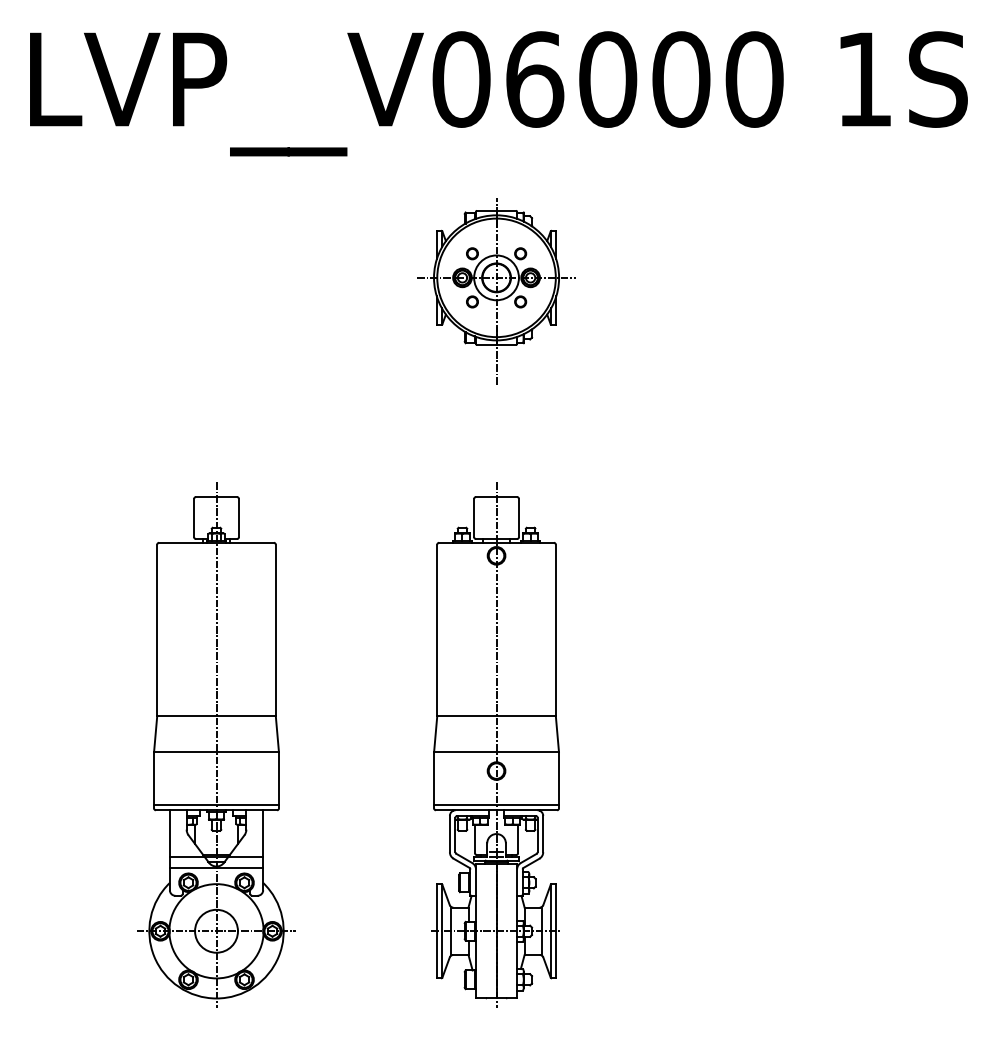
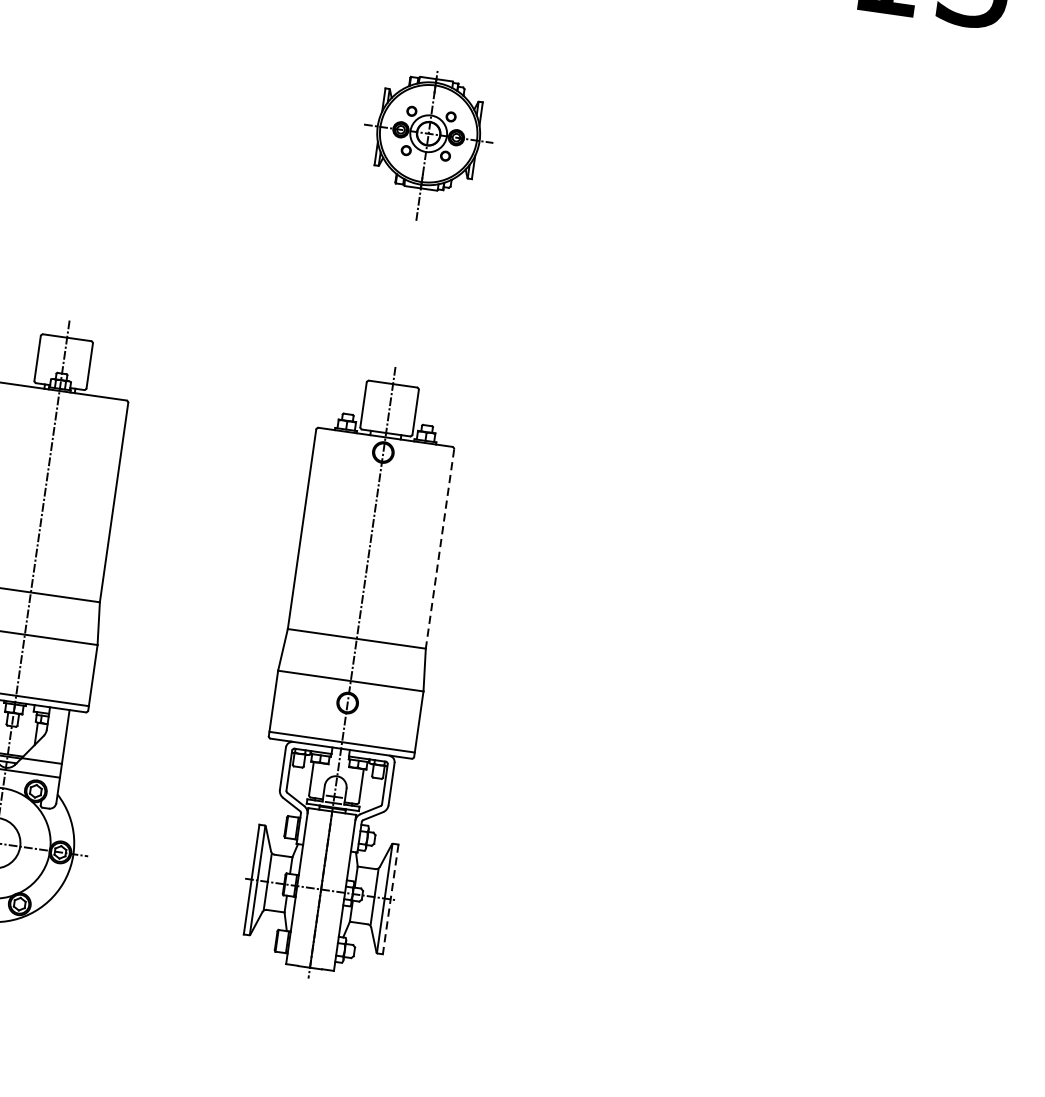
part: (496, 291) -> (427, 144), size x0.7
line: (555, 630) -> (439, 549), solid -> dashed
line: (556, 931) -> (390, 899), solid -> dashed

